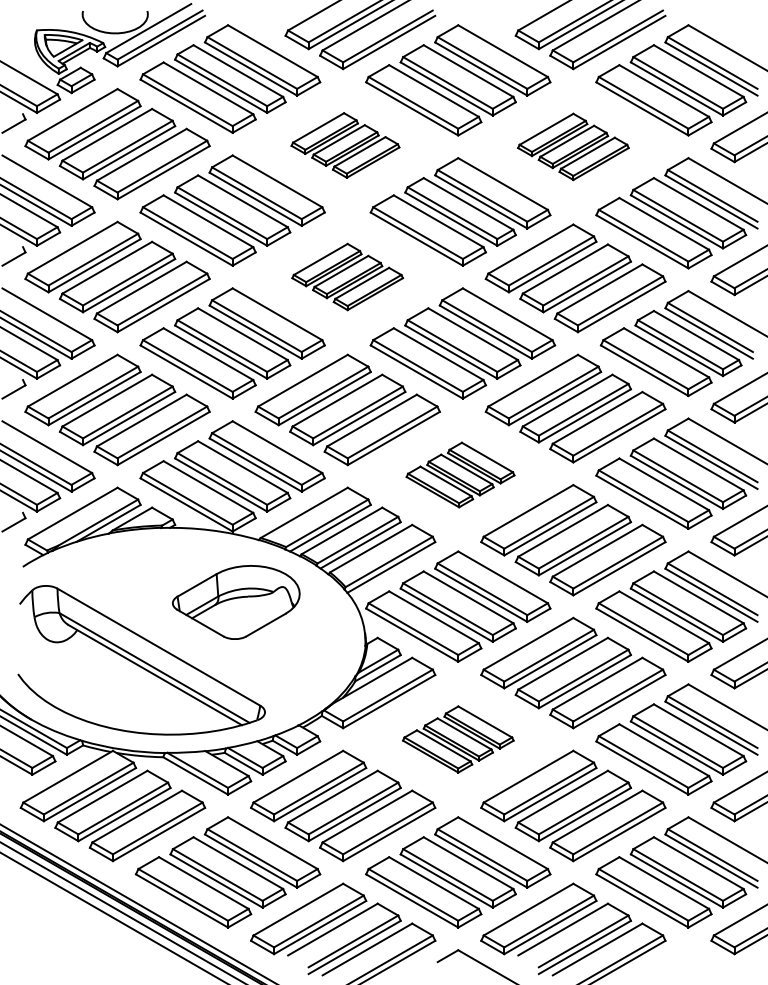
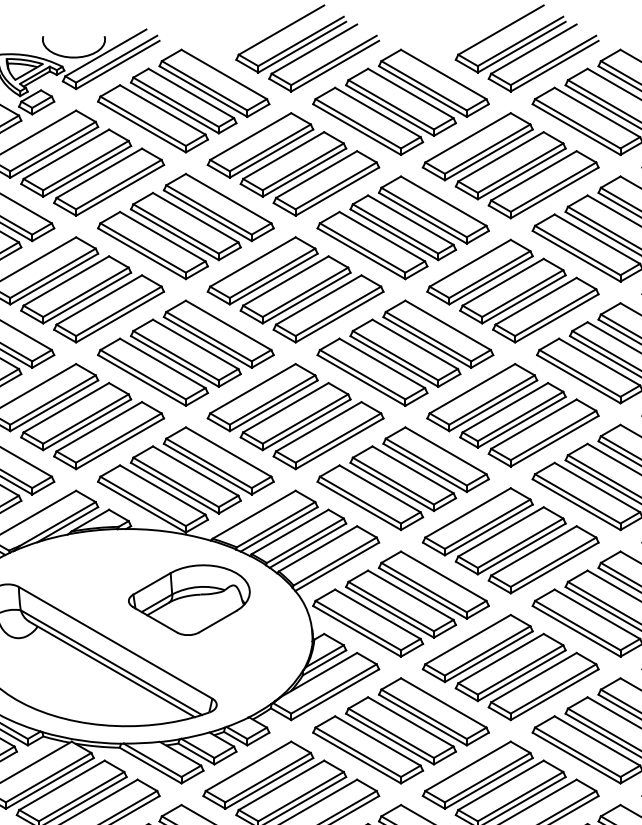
part: (345, 145) -> (293, 164), size x1.67
part: (573, 146) -> (510, 165), size x1.67
part: (347, 276) -> (295, 289), size x1.67
part: (460, 474) -> (403, 478), size x1.67
part: (458, 739) -> (401, 730), size x1.67

